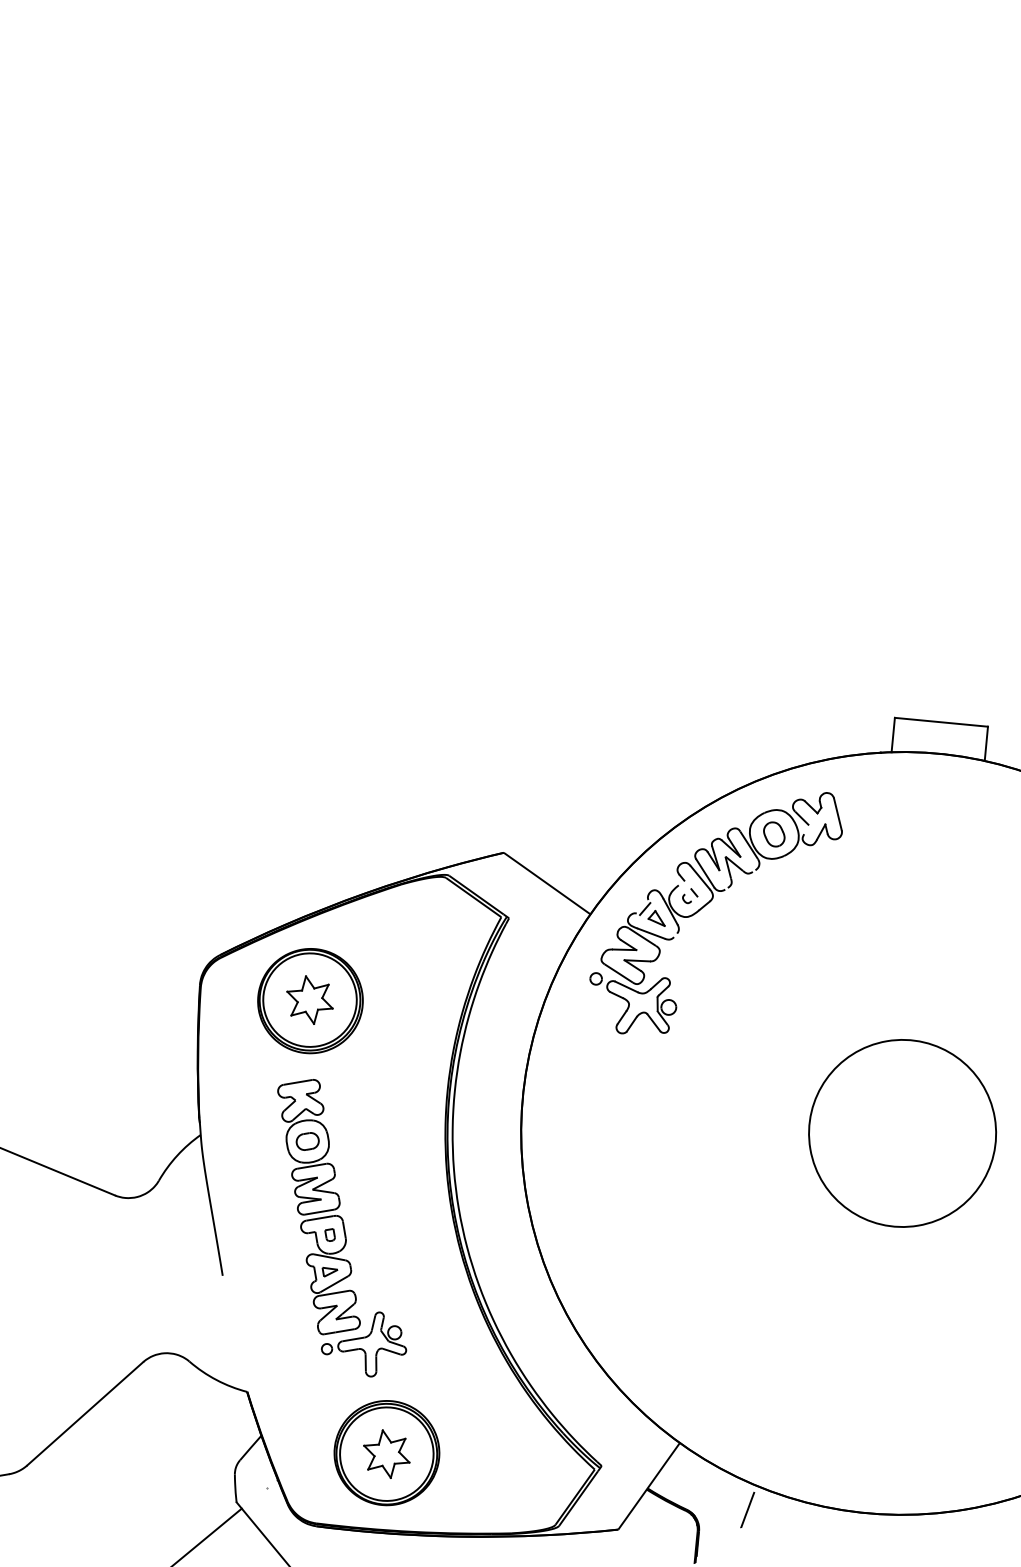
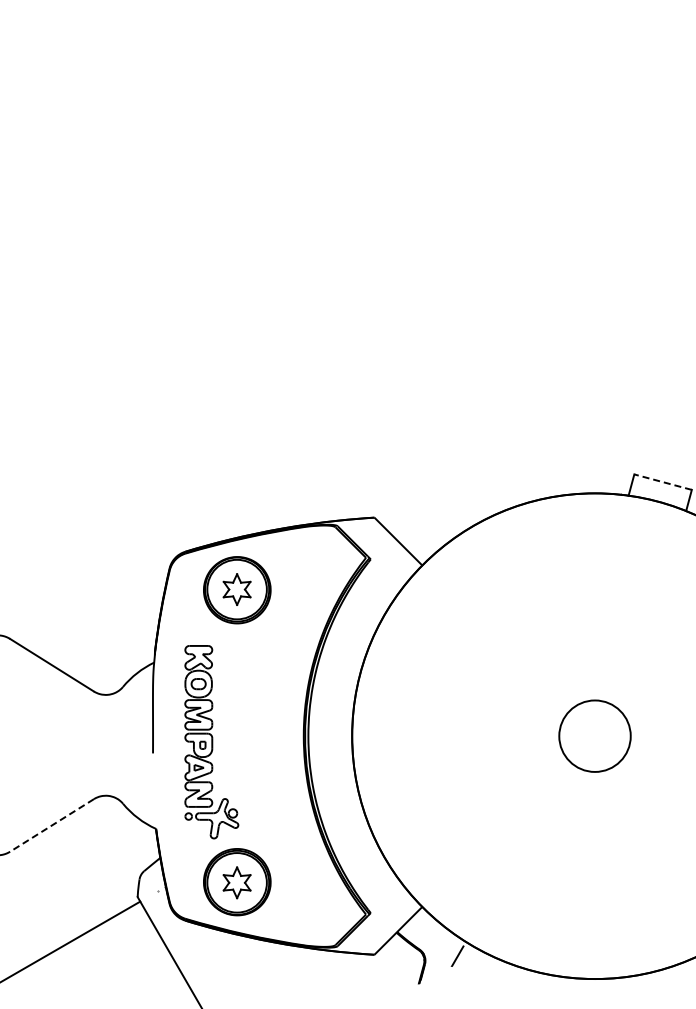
line: (942, 722) -> (663, 482), solid -> dashed
part: (707, 905) -> (496, 572), removed
circle: (901, 1132) -> (594, 735), size x0.6
part: (342, 1228) -> (211, 742), moved
line: (84, 1414) -> (51, 825), solid -> dashed

